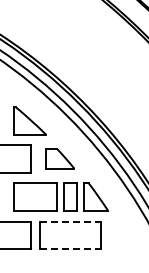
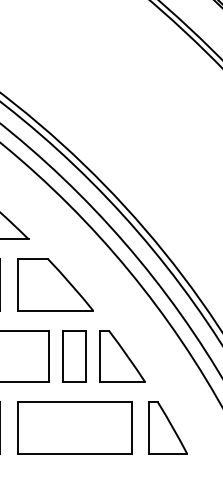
part: (59, 158) -> (54, 284), size x1.43
line: (70, 221) -> (74, 402), dashed -> solid
part: (120, 235) -> (168, 428), added
line: (70, 249) -> (74, 454), dashed -> solid

